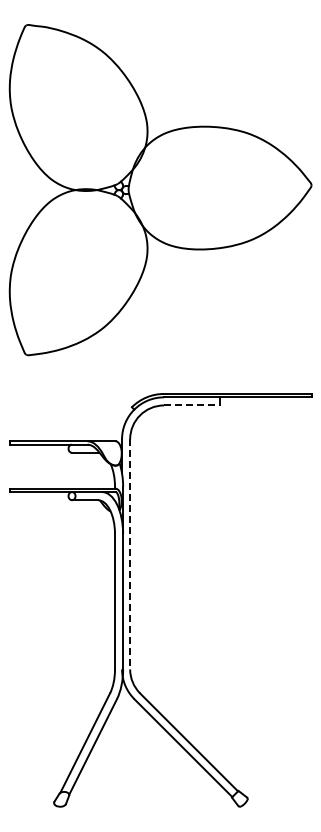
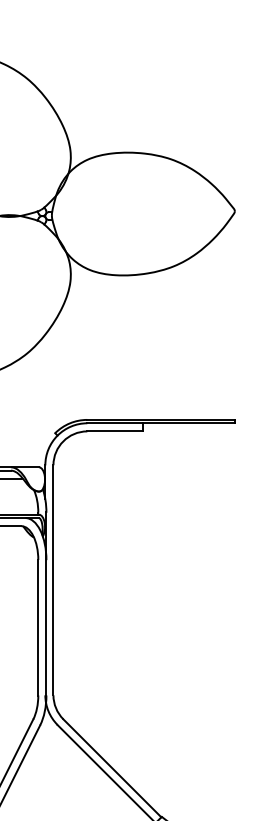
line: (192, 405) -> (115, 431), dashed -> solid
line: (130, 554) -> (53, 580), dashed -> solid

